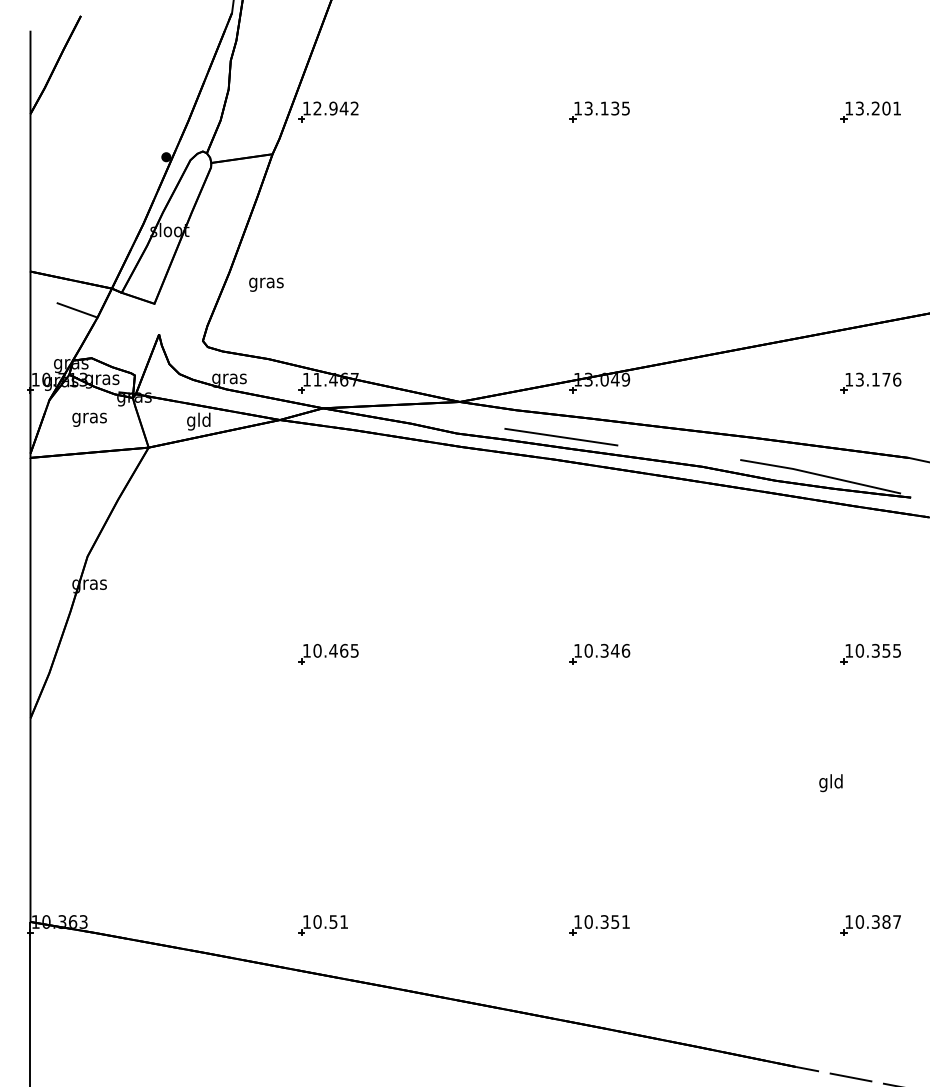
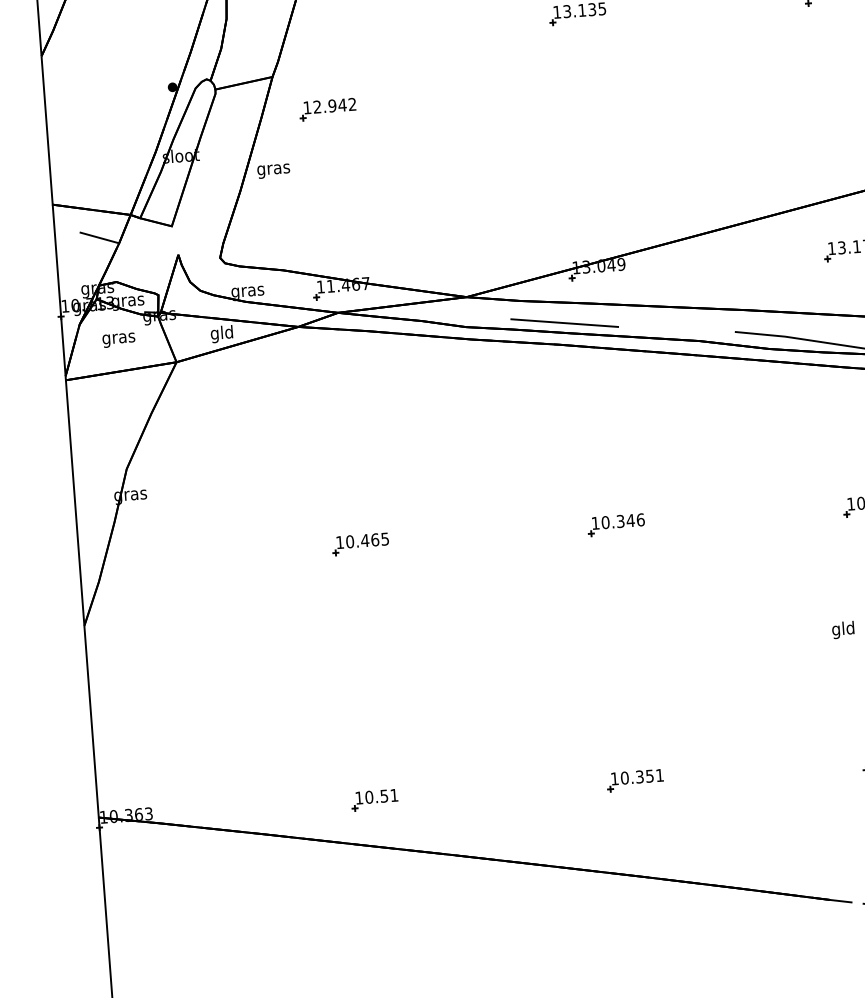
part: (328, 111) -> (327, 109), moved
text: (266, 284) -> (273, 170), moved

